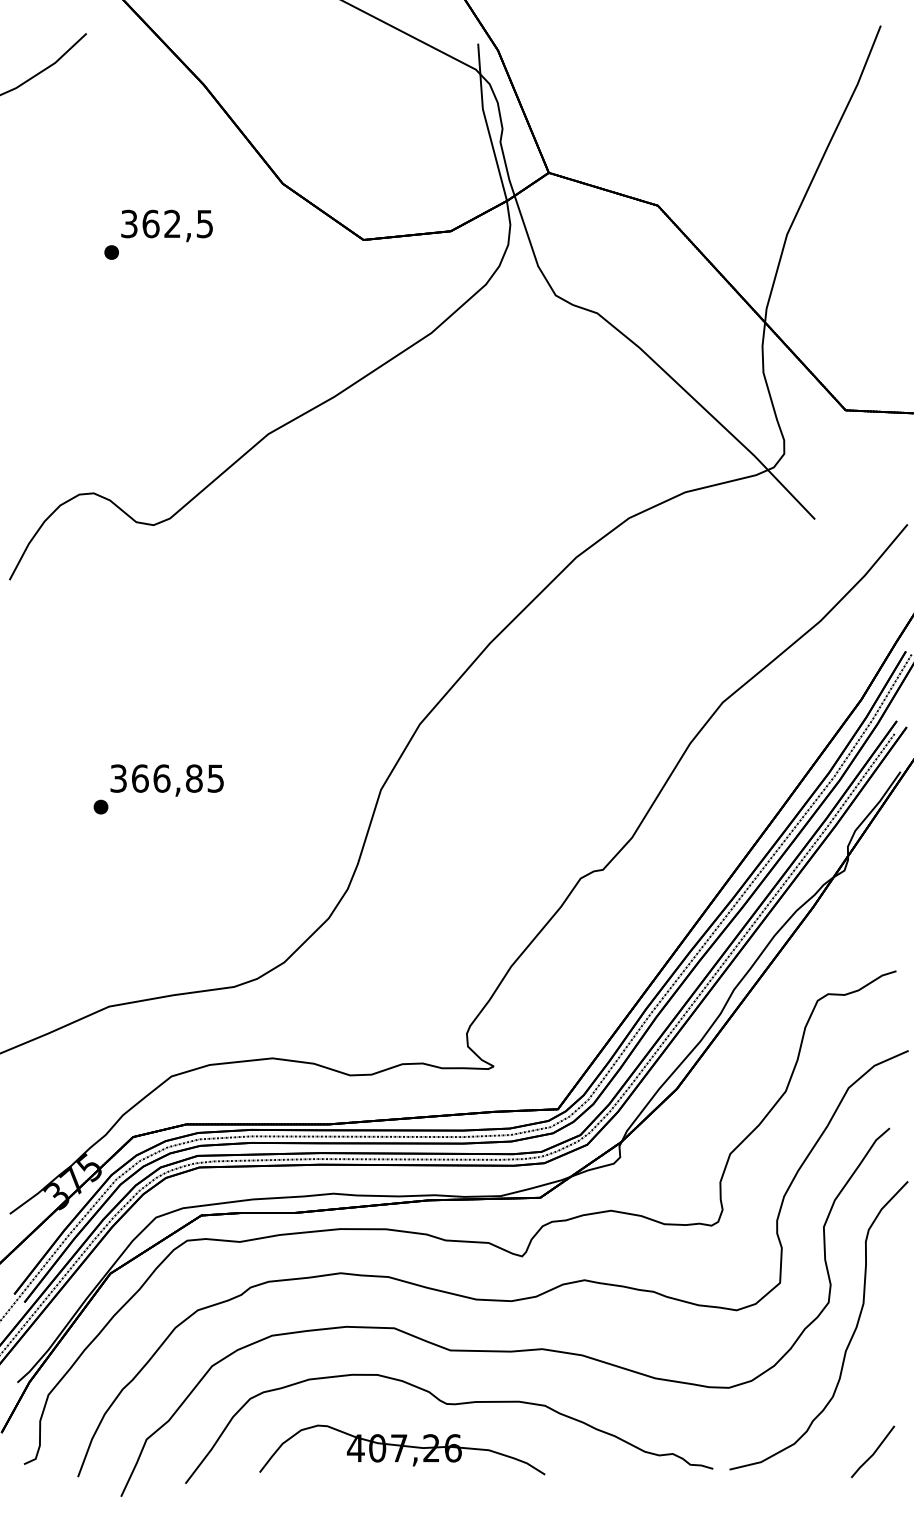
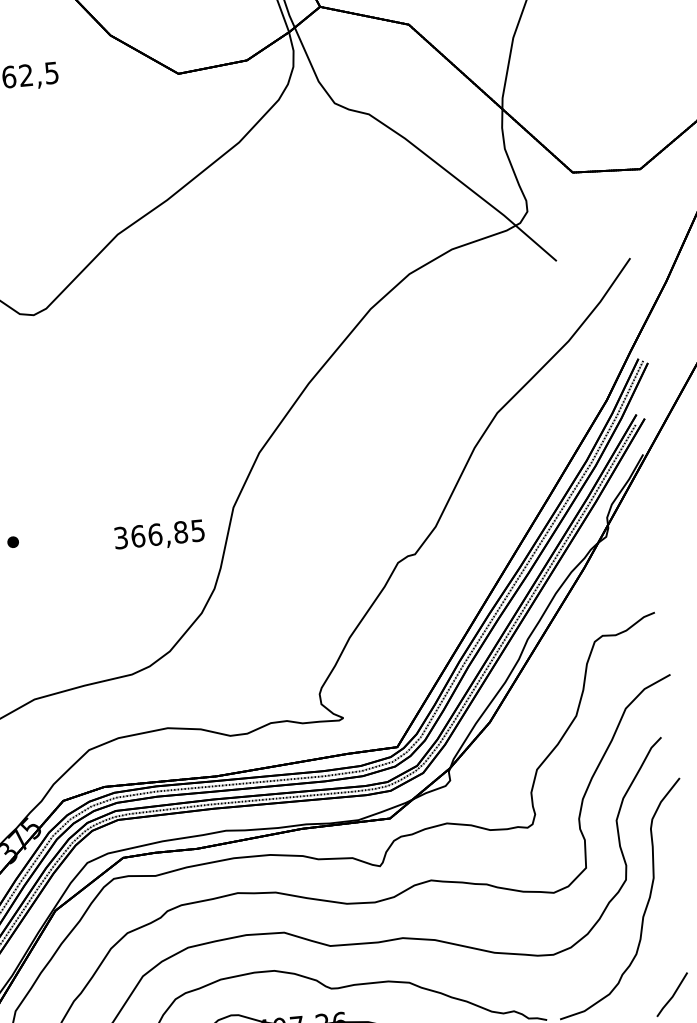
text: (166, 780) -> (159, 535), moved

